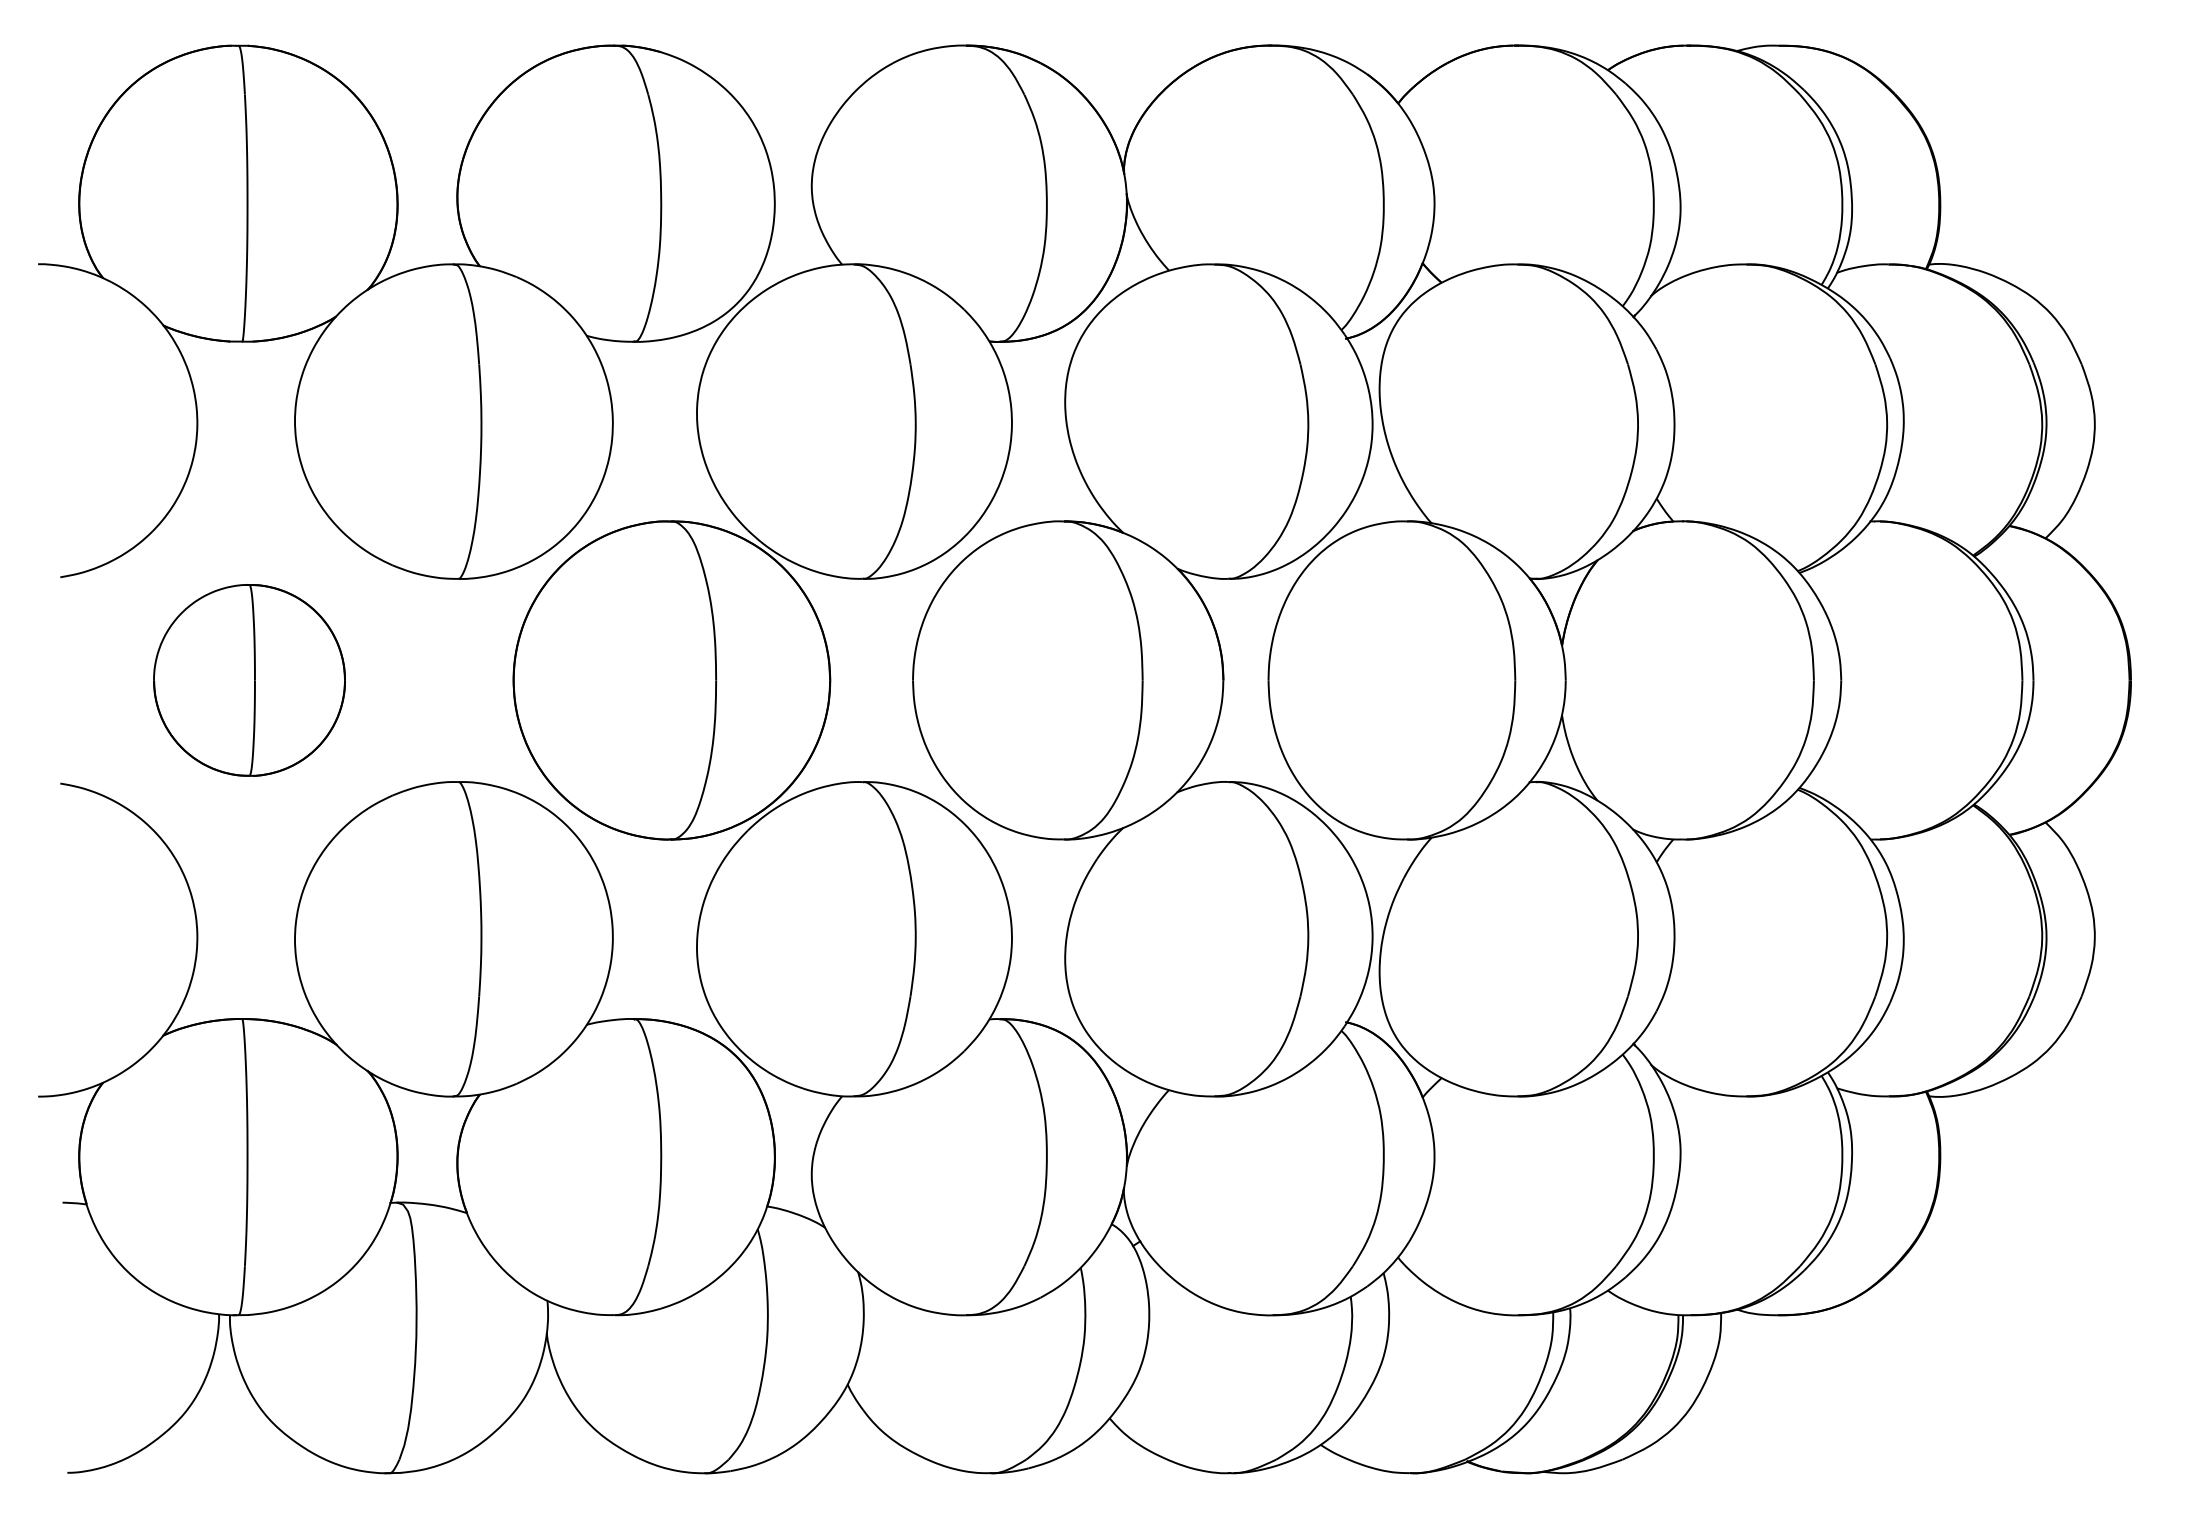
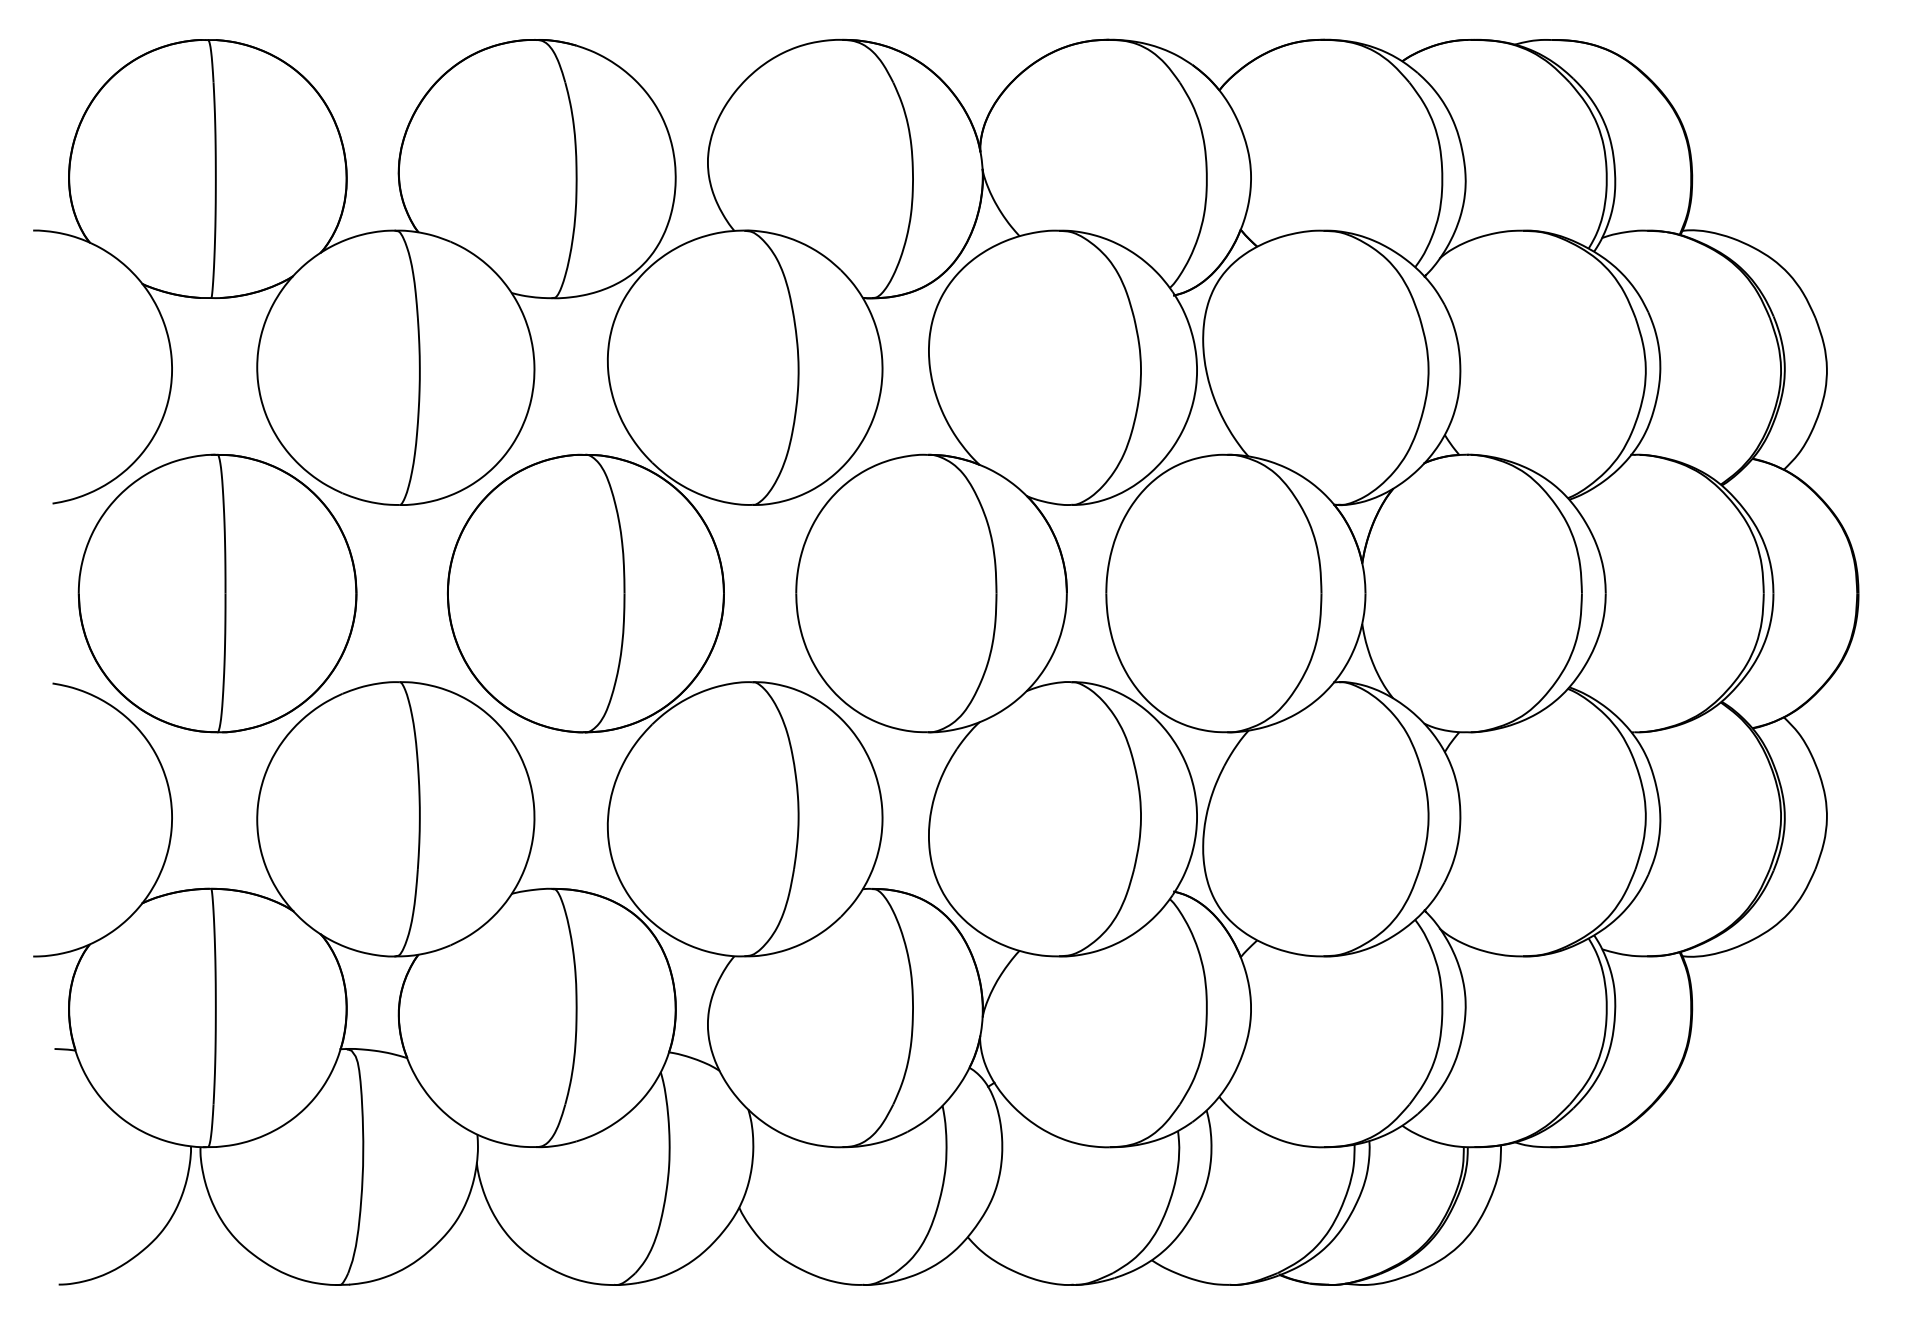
part: (249, 680) -> (217, 593), size x1.67

